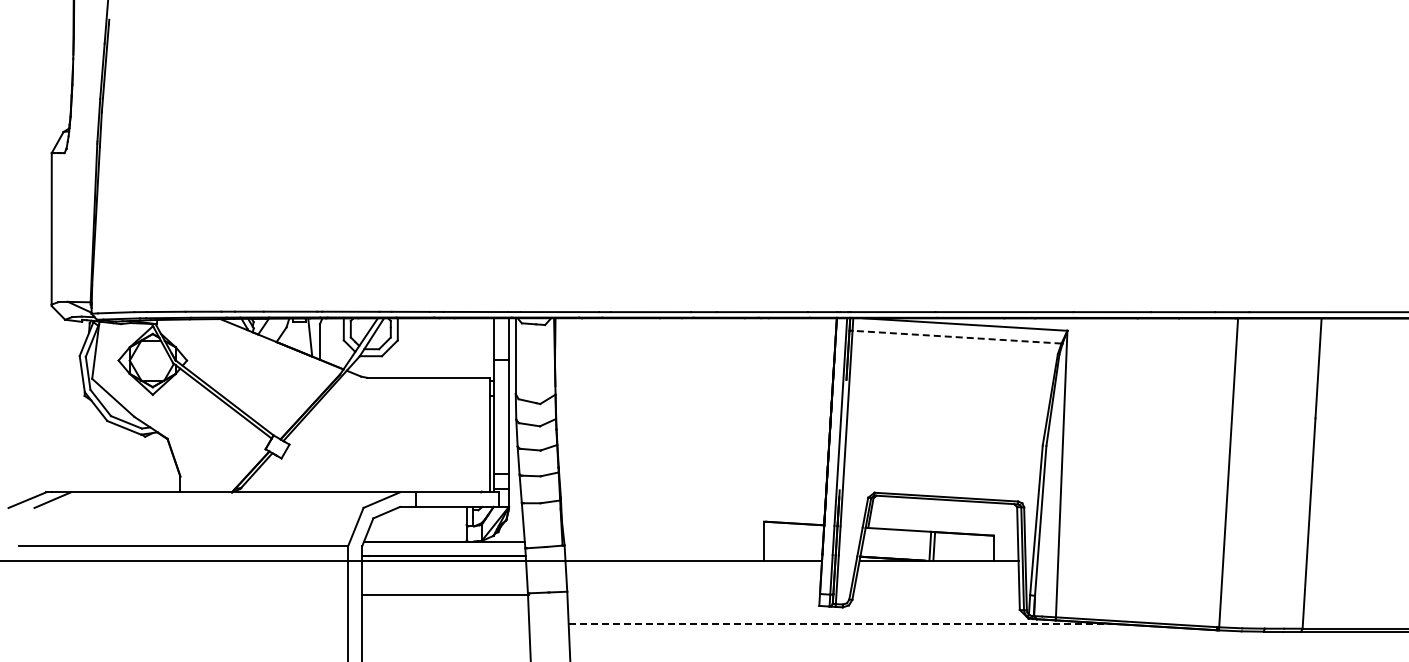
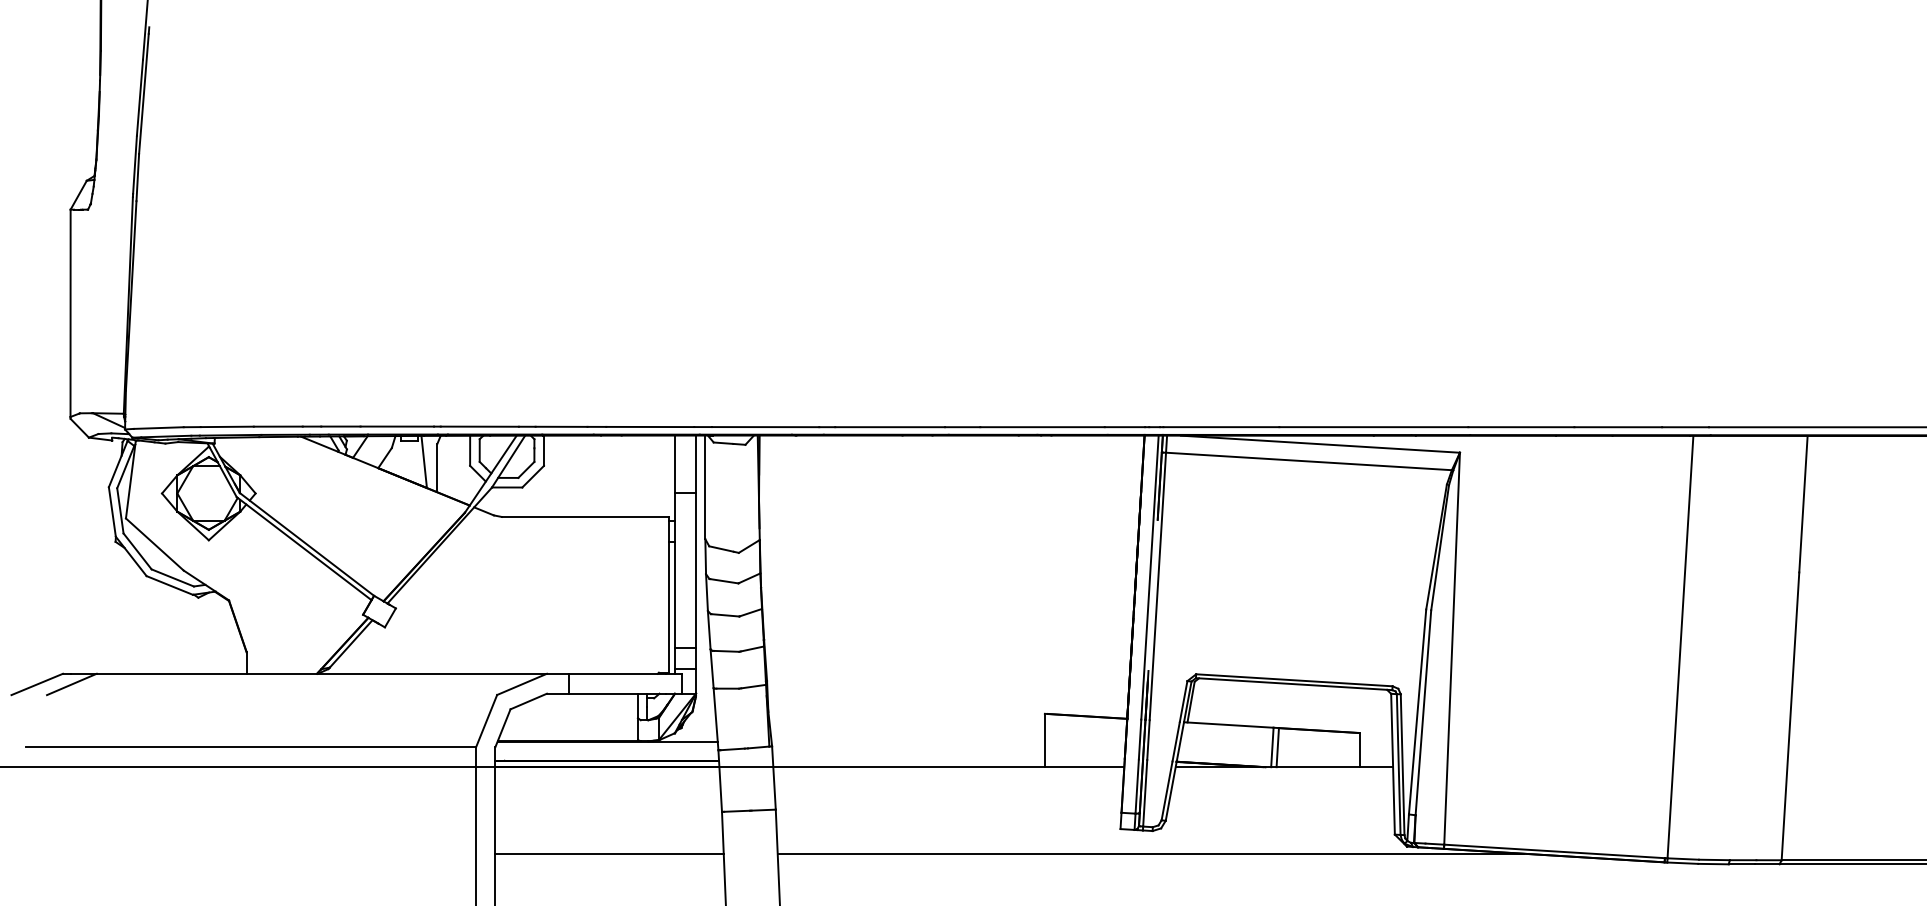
line: (957, 337) -> (1309, 461), dashed -> solid
line: (445, 594) -> (609, 853), moved
line: (841, 623) -> (1150, 853), dashed -> solid

